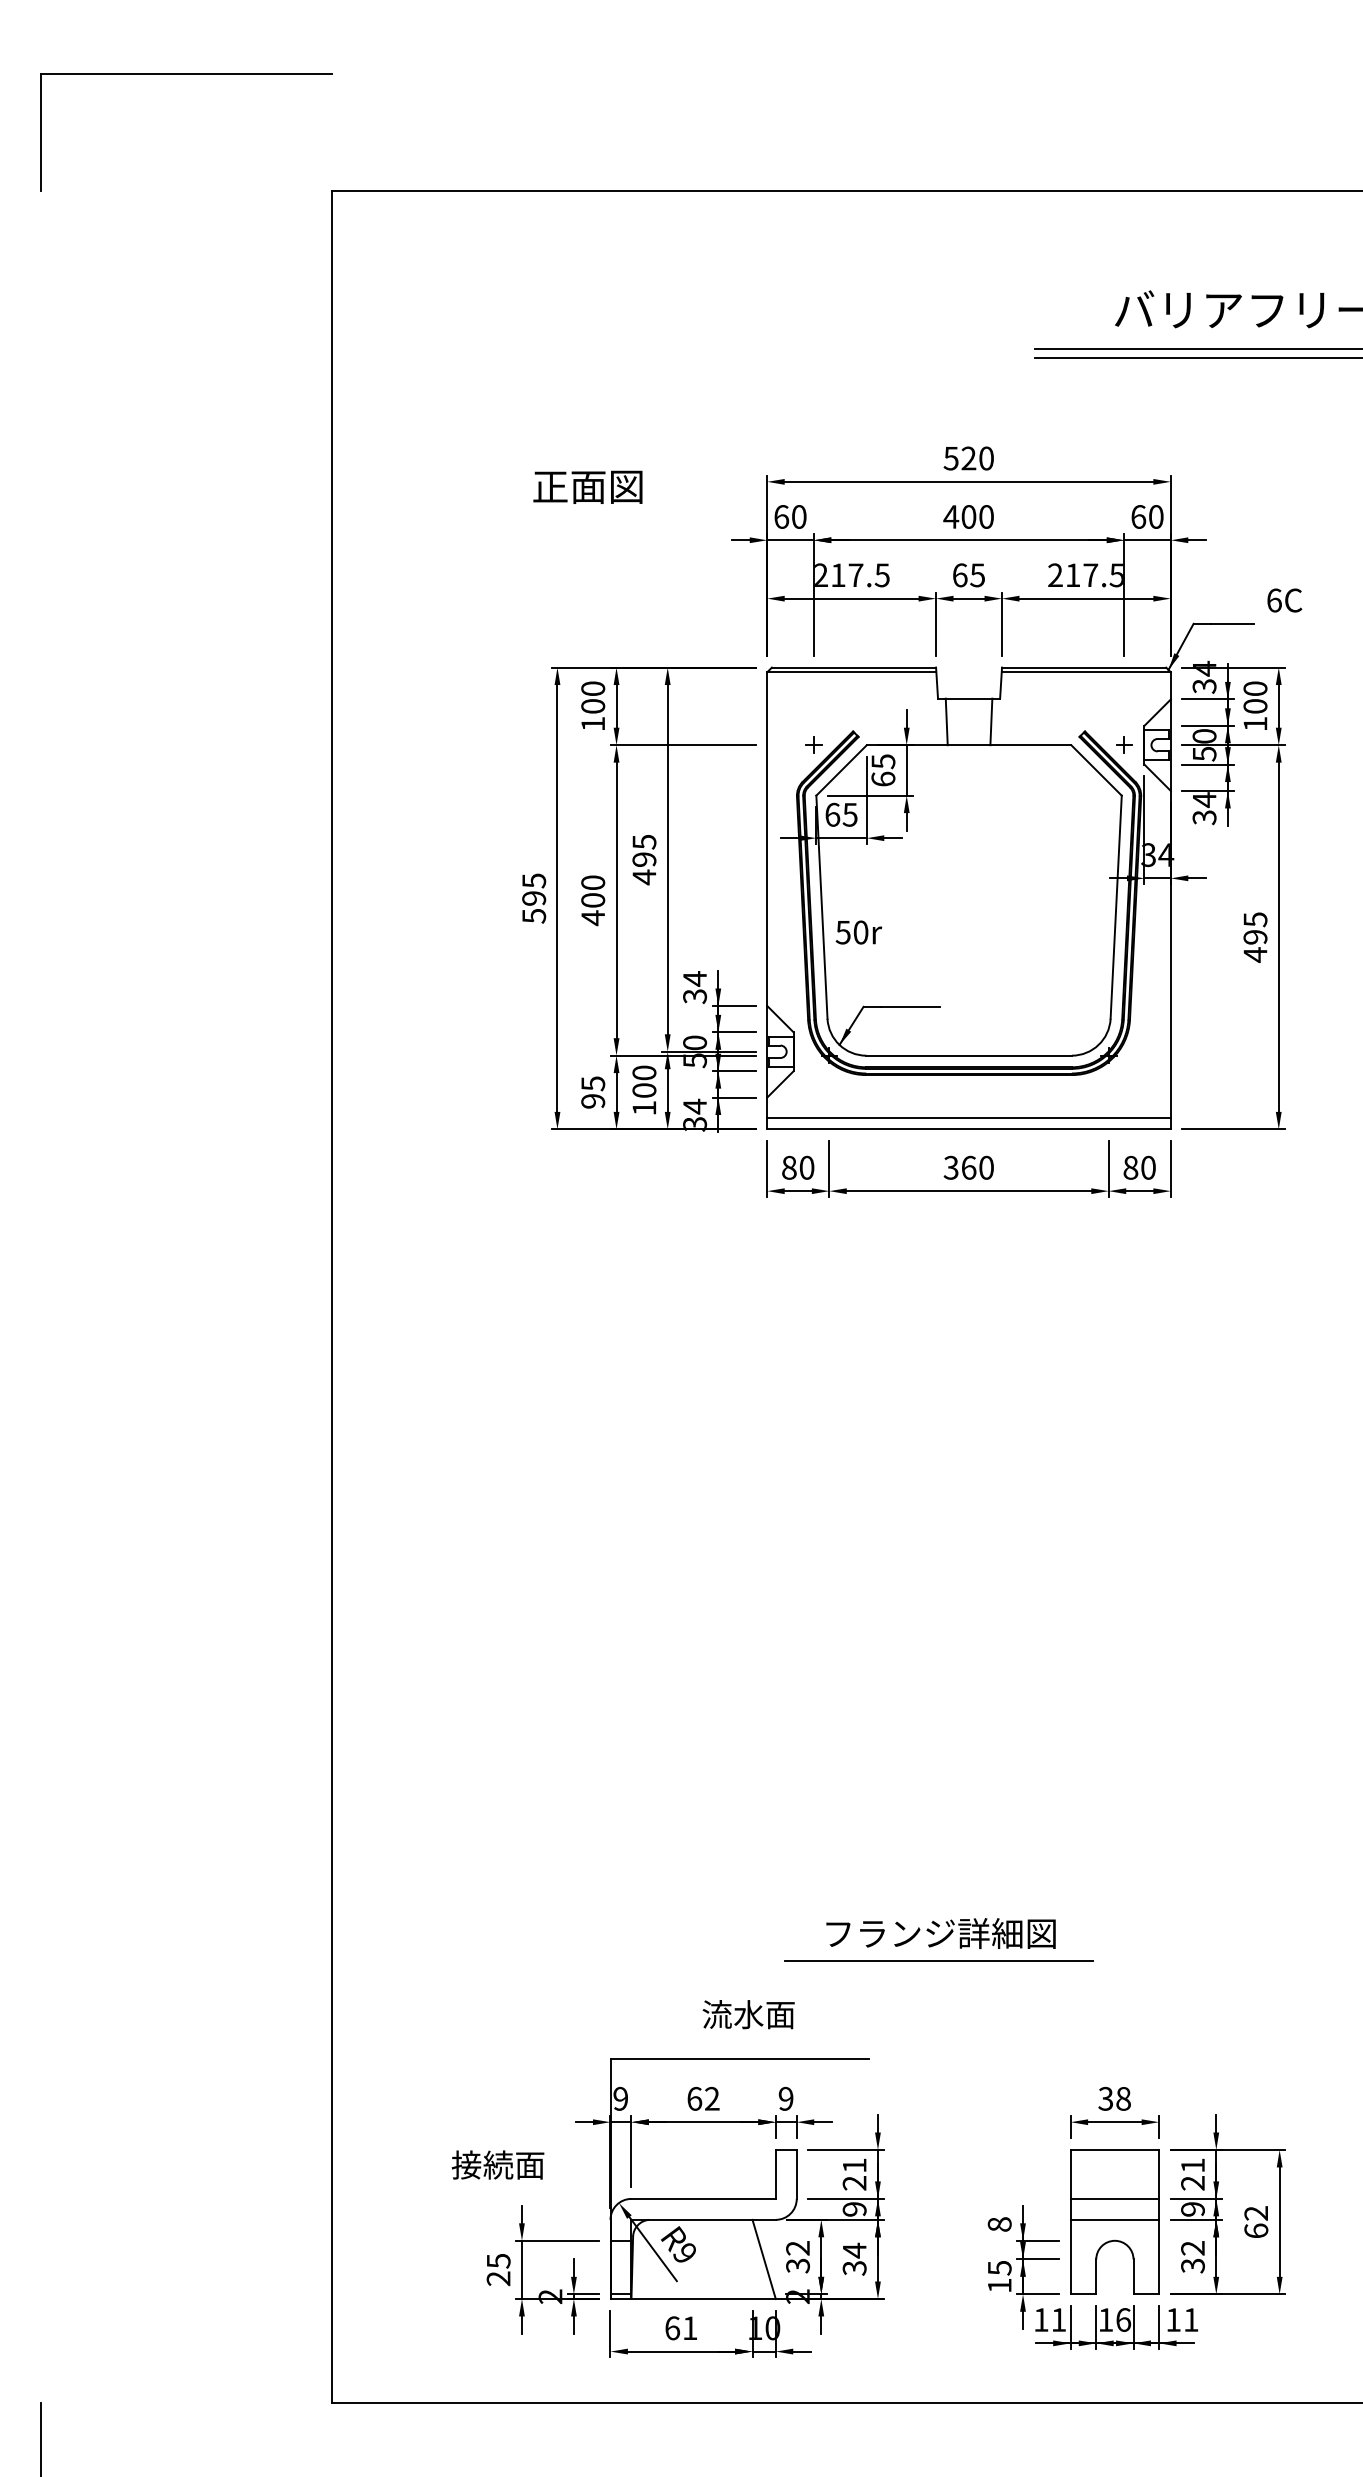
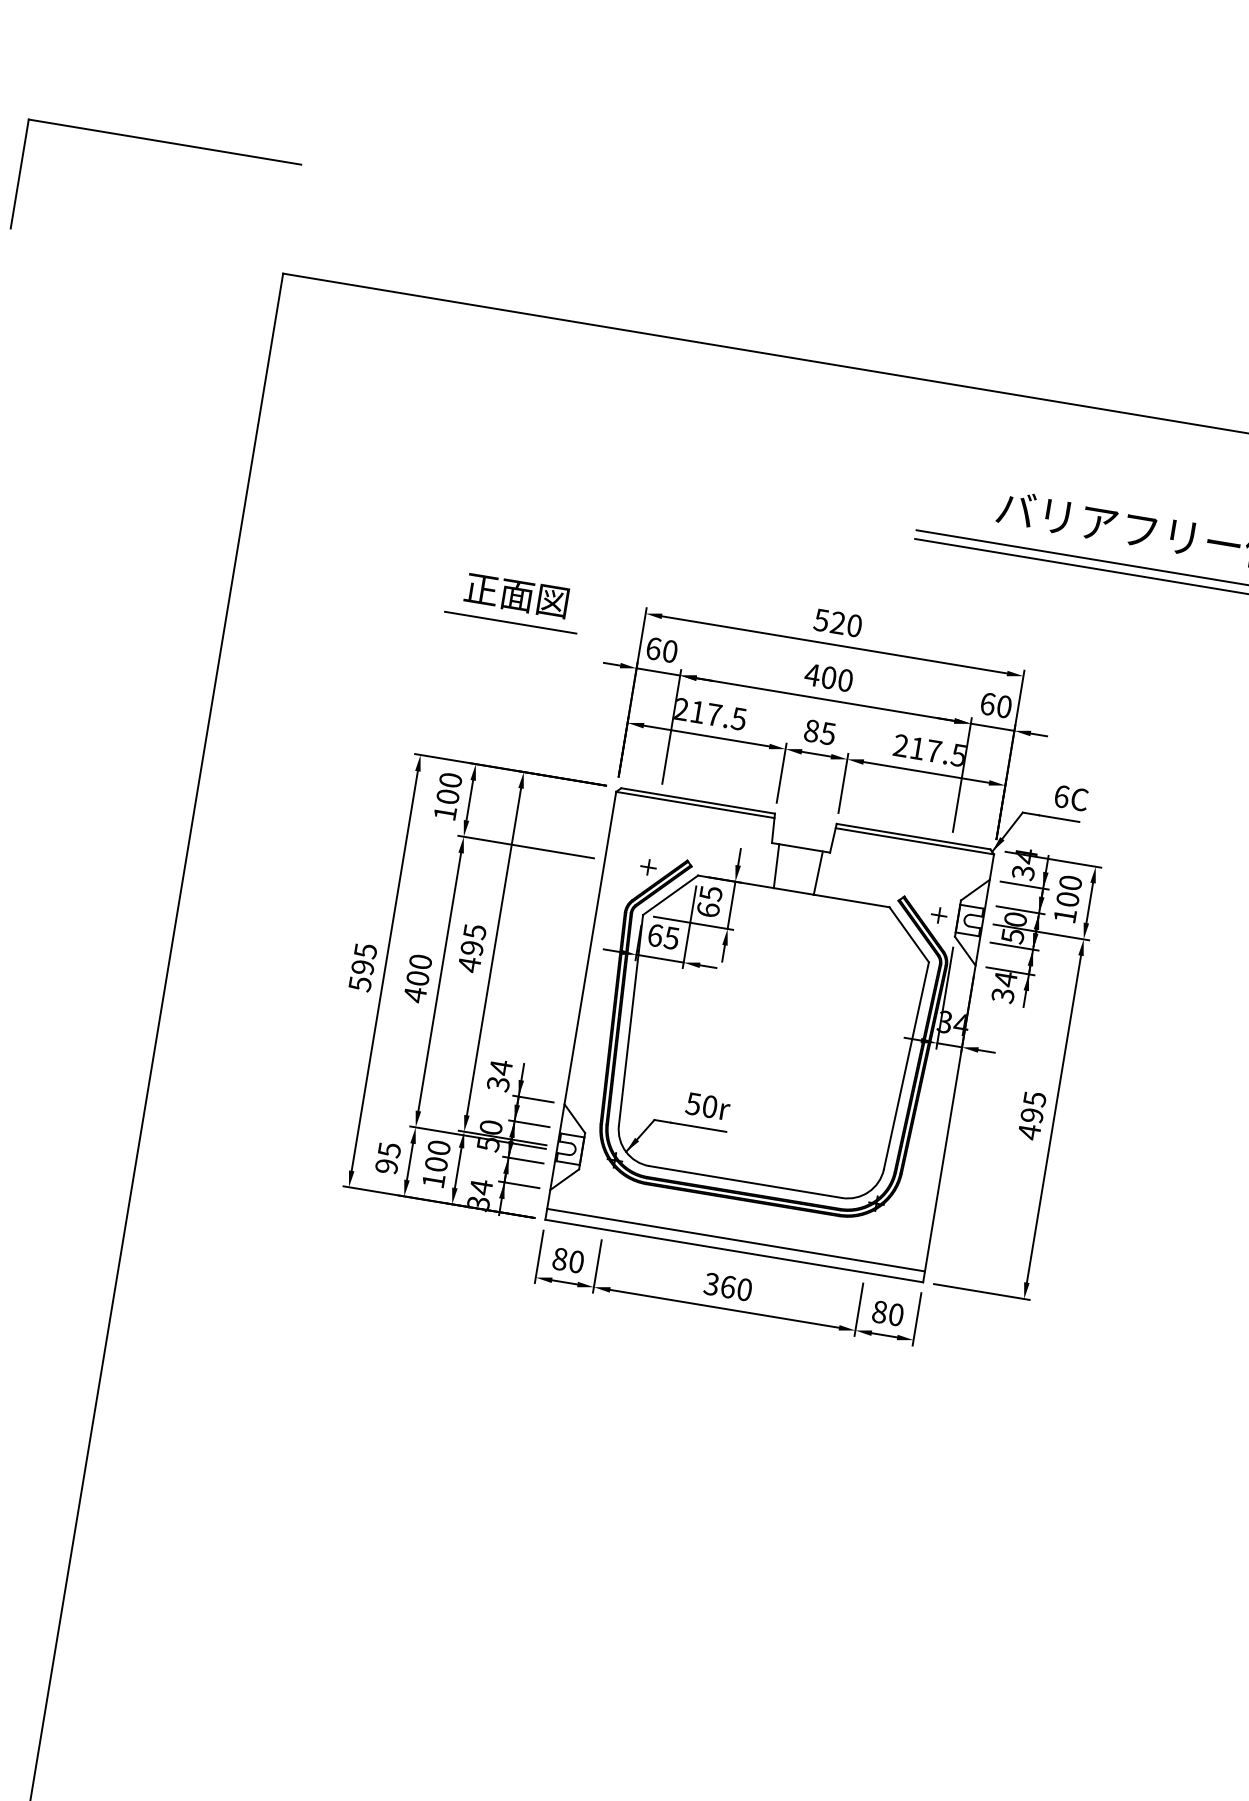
text: (587, 486) -> (516, 594), moved
line: (628, 514) -> (510, 622), added
text: (959, 575) -> (811, 731), 65 -> 85
text: (1284, 600) -> (1071, 798), moved
text: (858, 932) -> (707, 1106), moved

